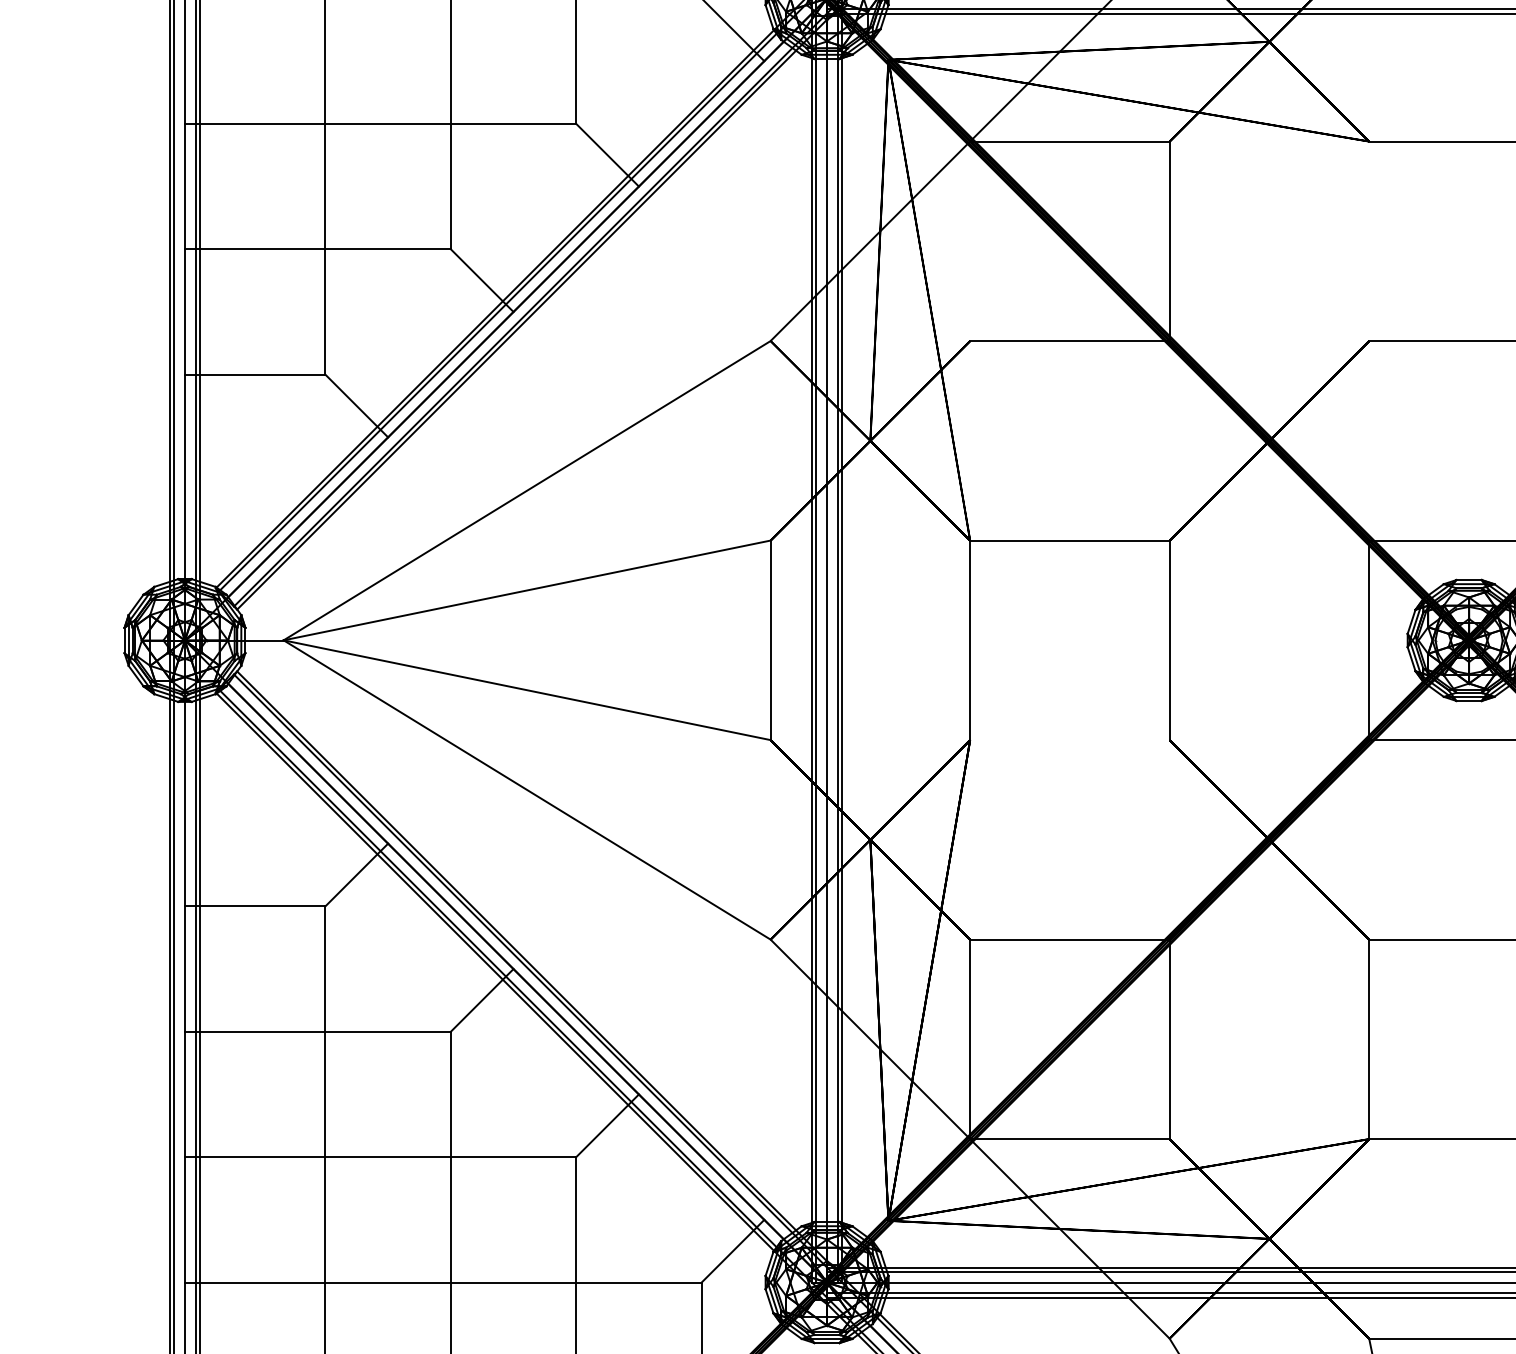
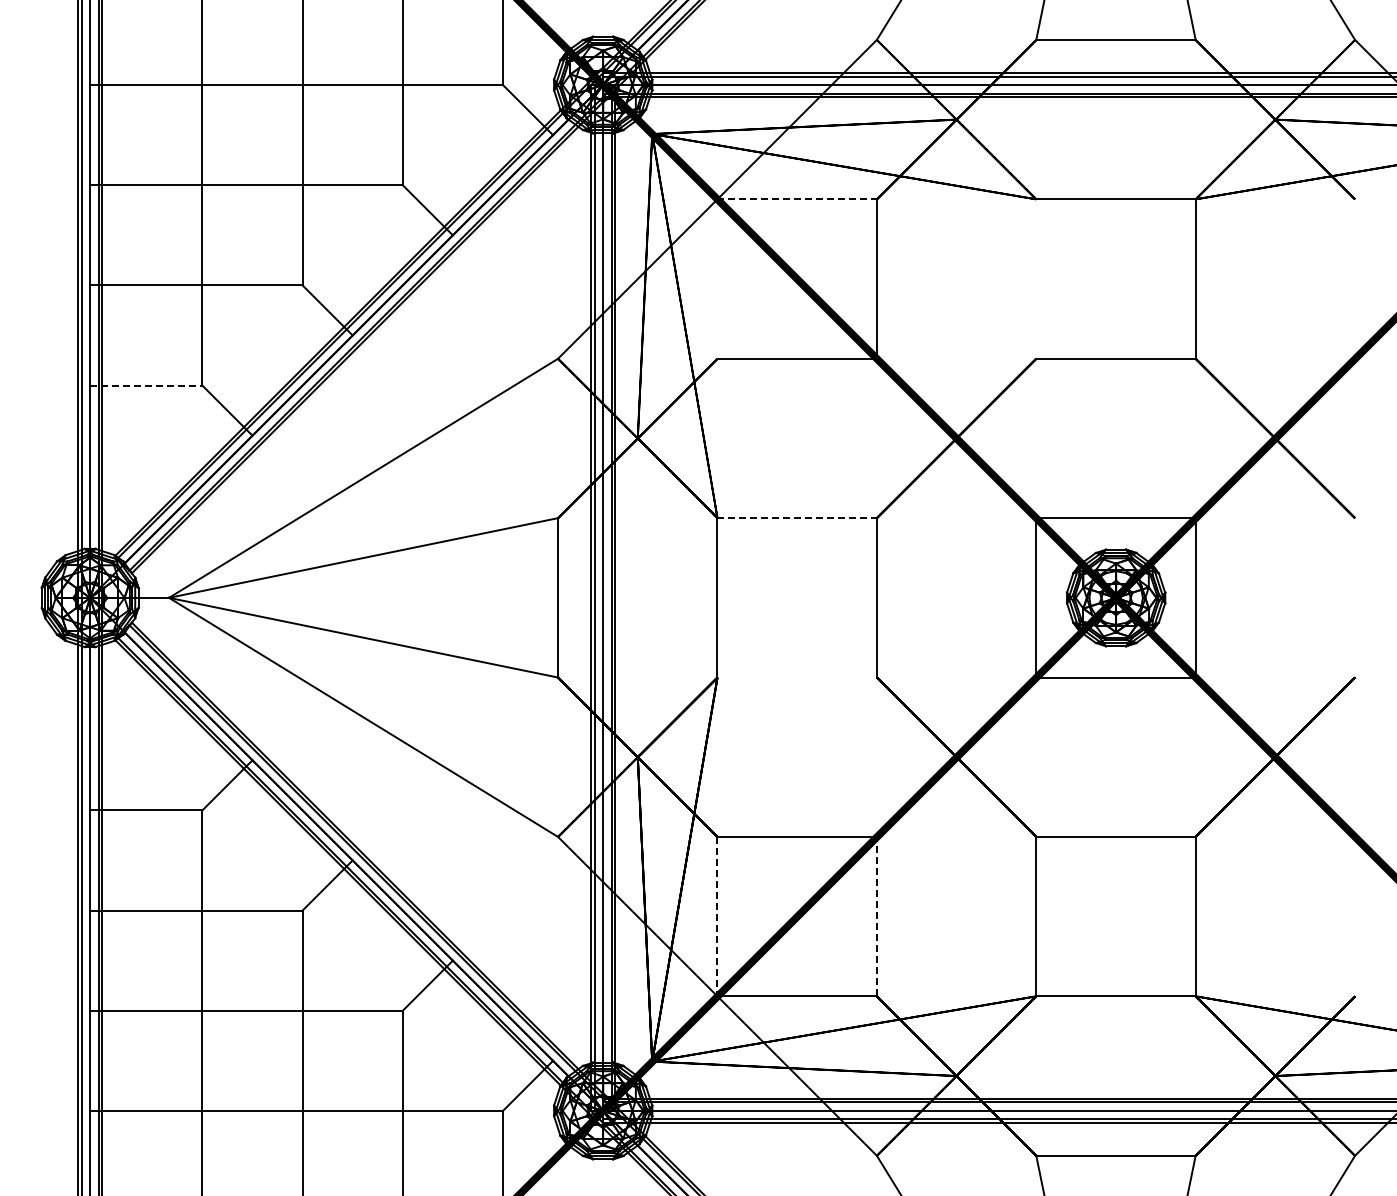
line: (1070, 141) -> (797, 199), solid -> dashed
line: (255, 374) -> (146, 385), solid -> dashed
line: (1070, 541) -> (797, 518), solid -> dashed
line: (970, 1039) -> (717, 916), solid -> dashed
line: (1169, 1039) -> (876, 916), solid -> dashed

